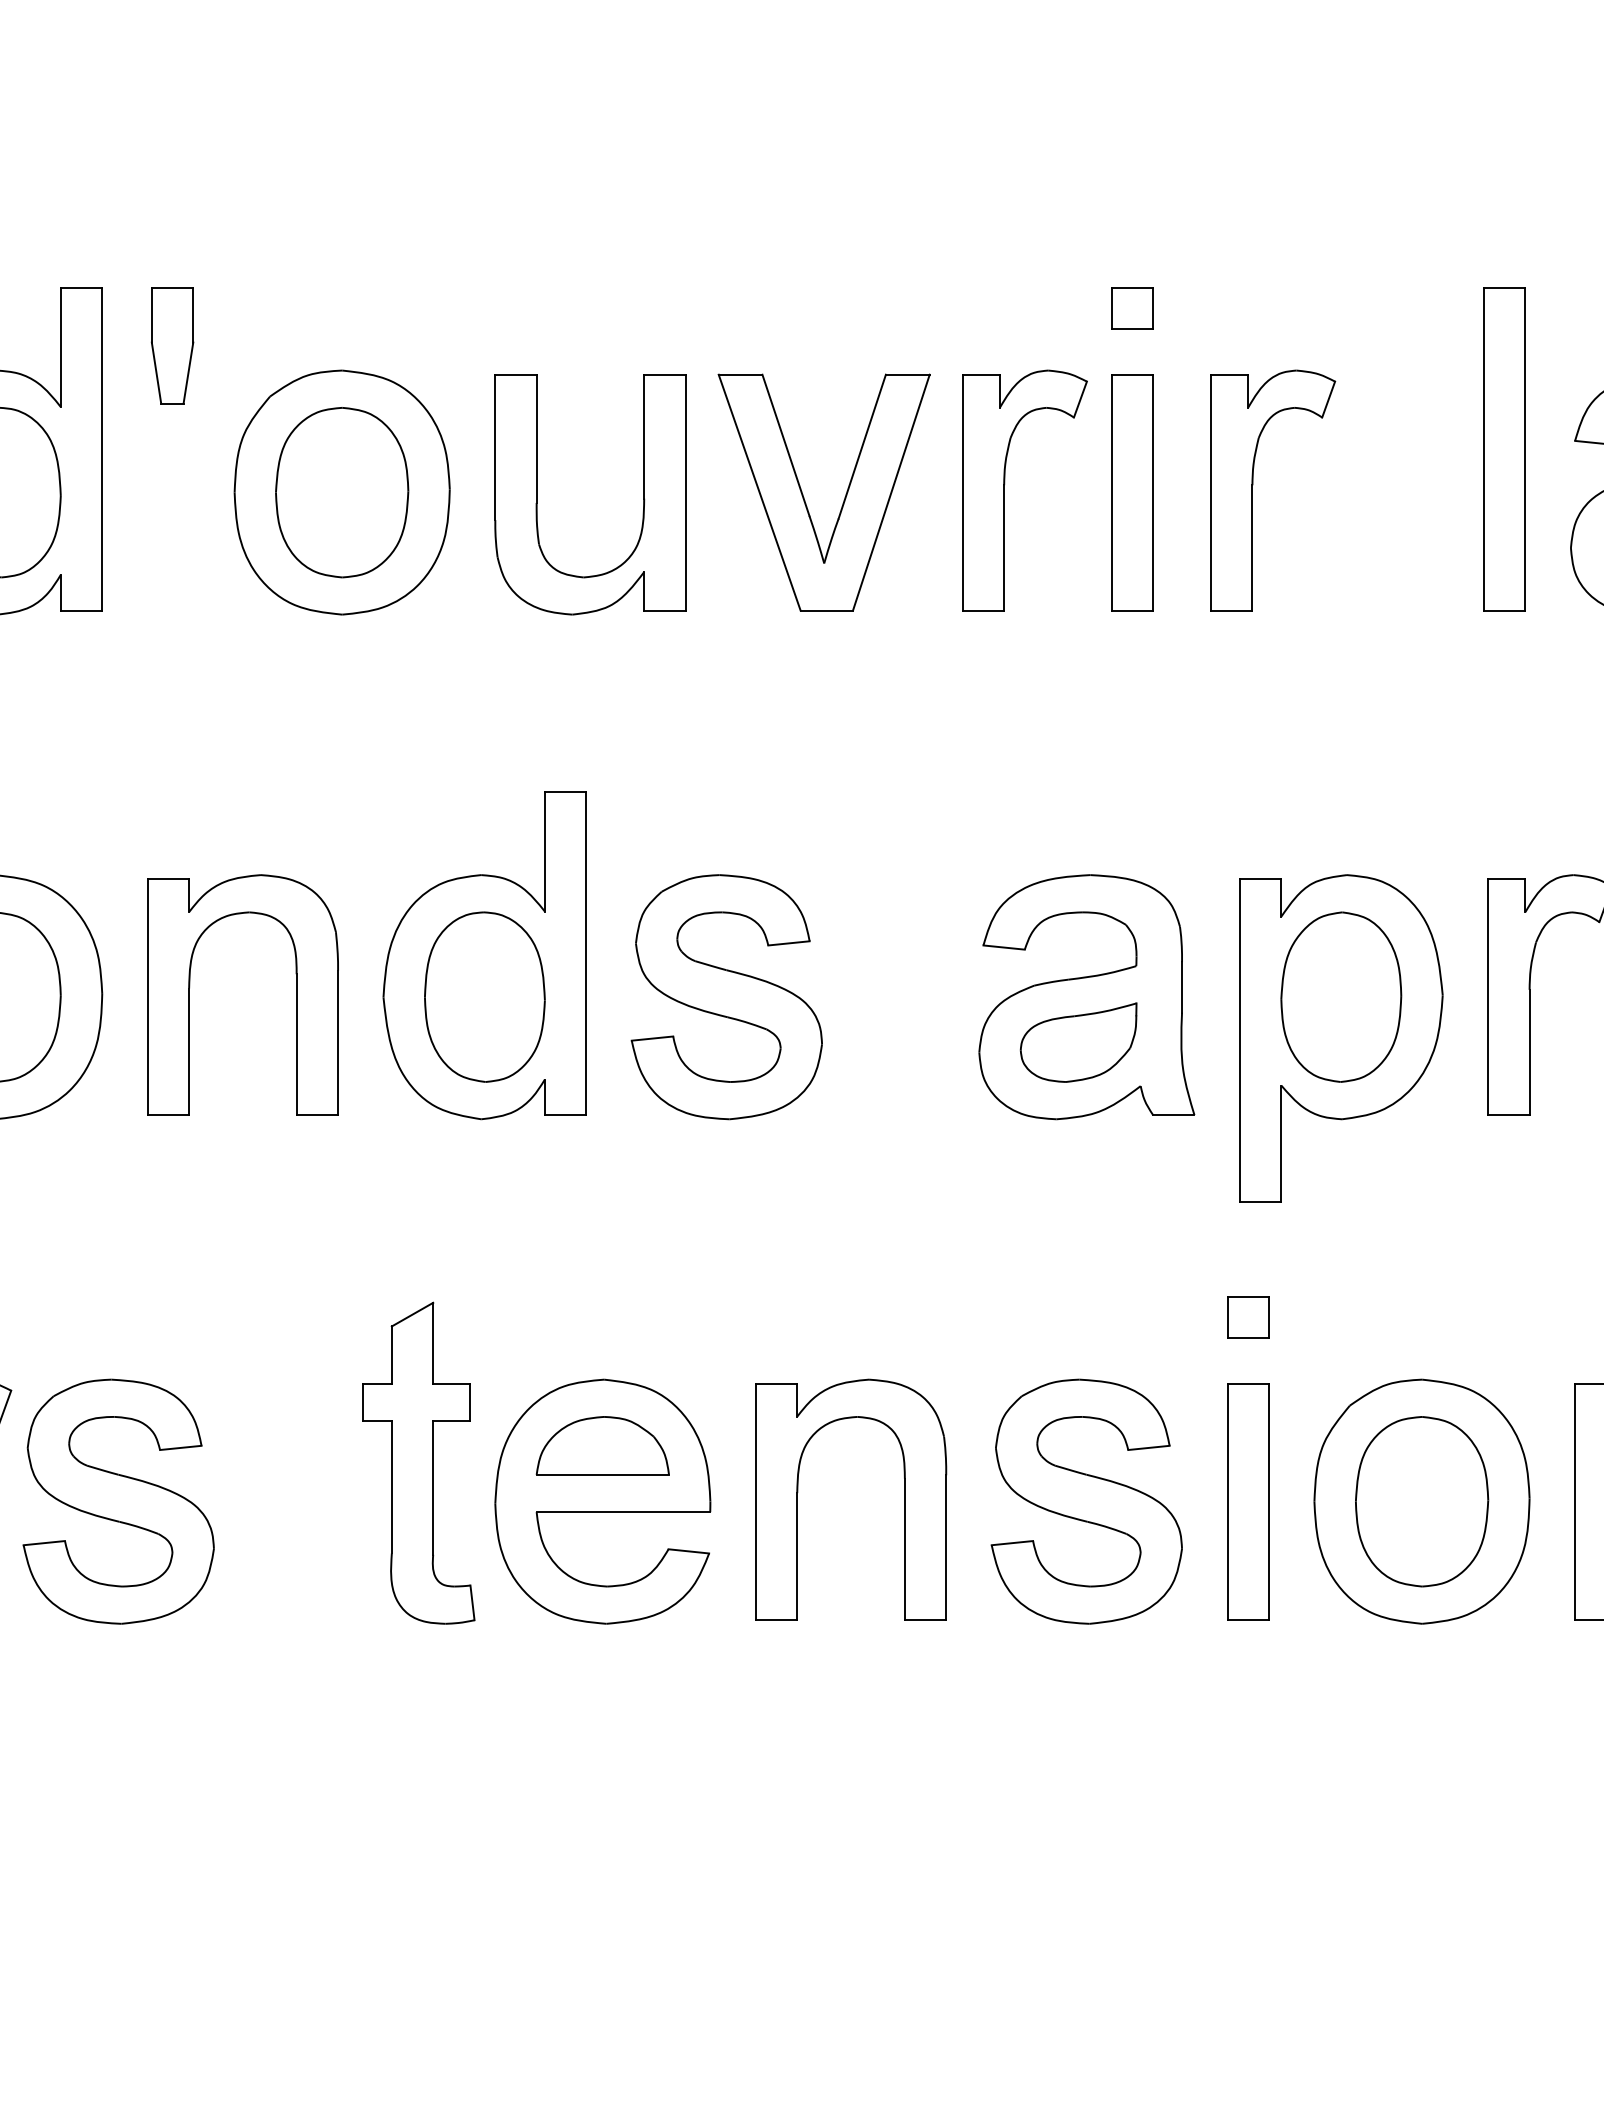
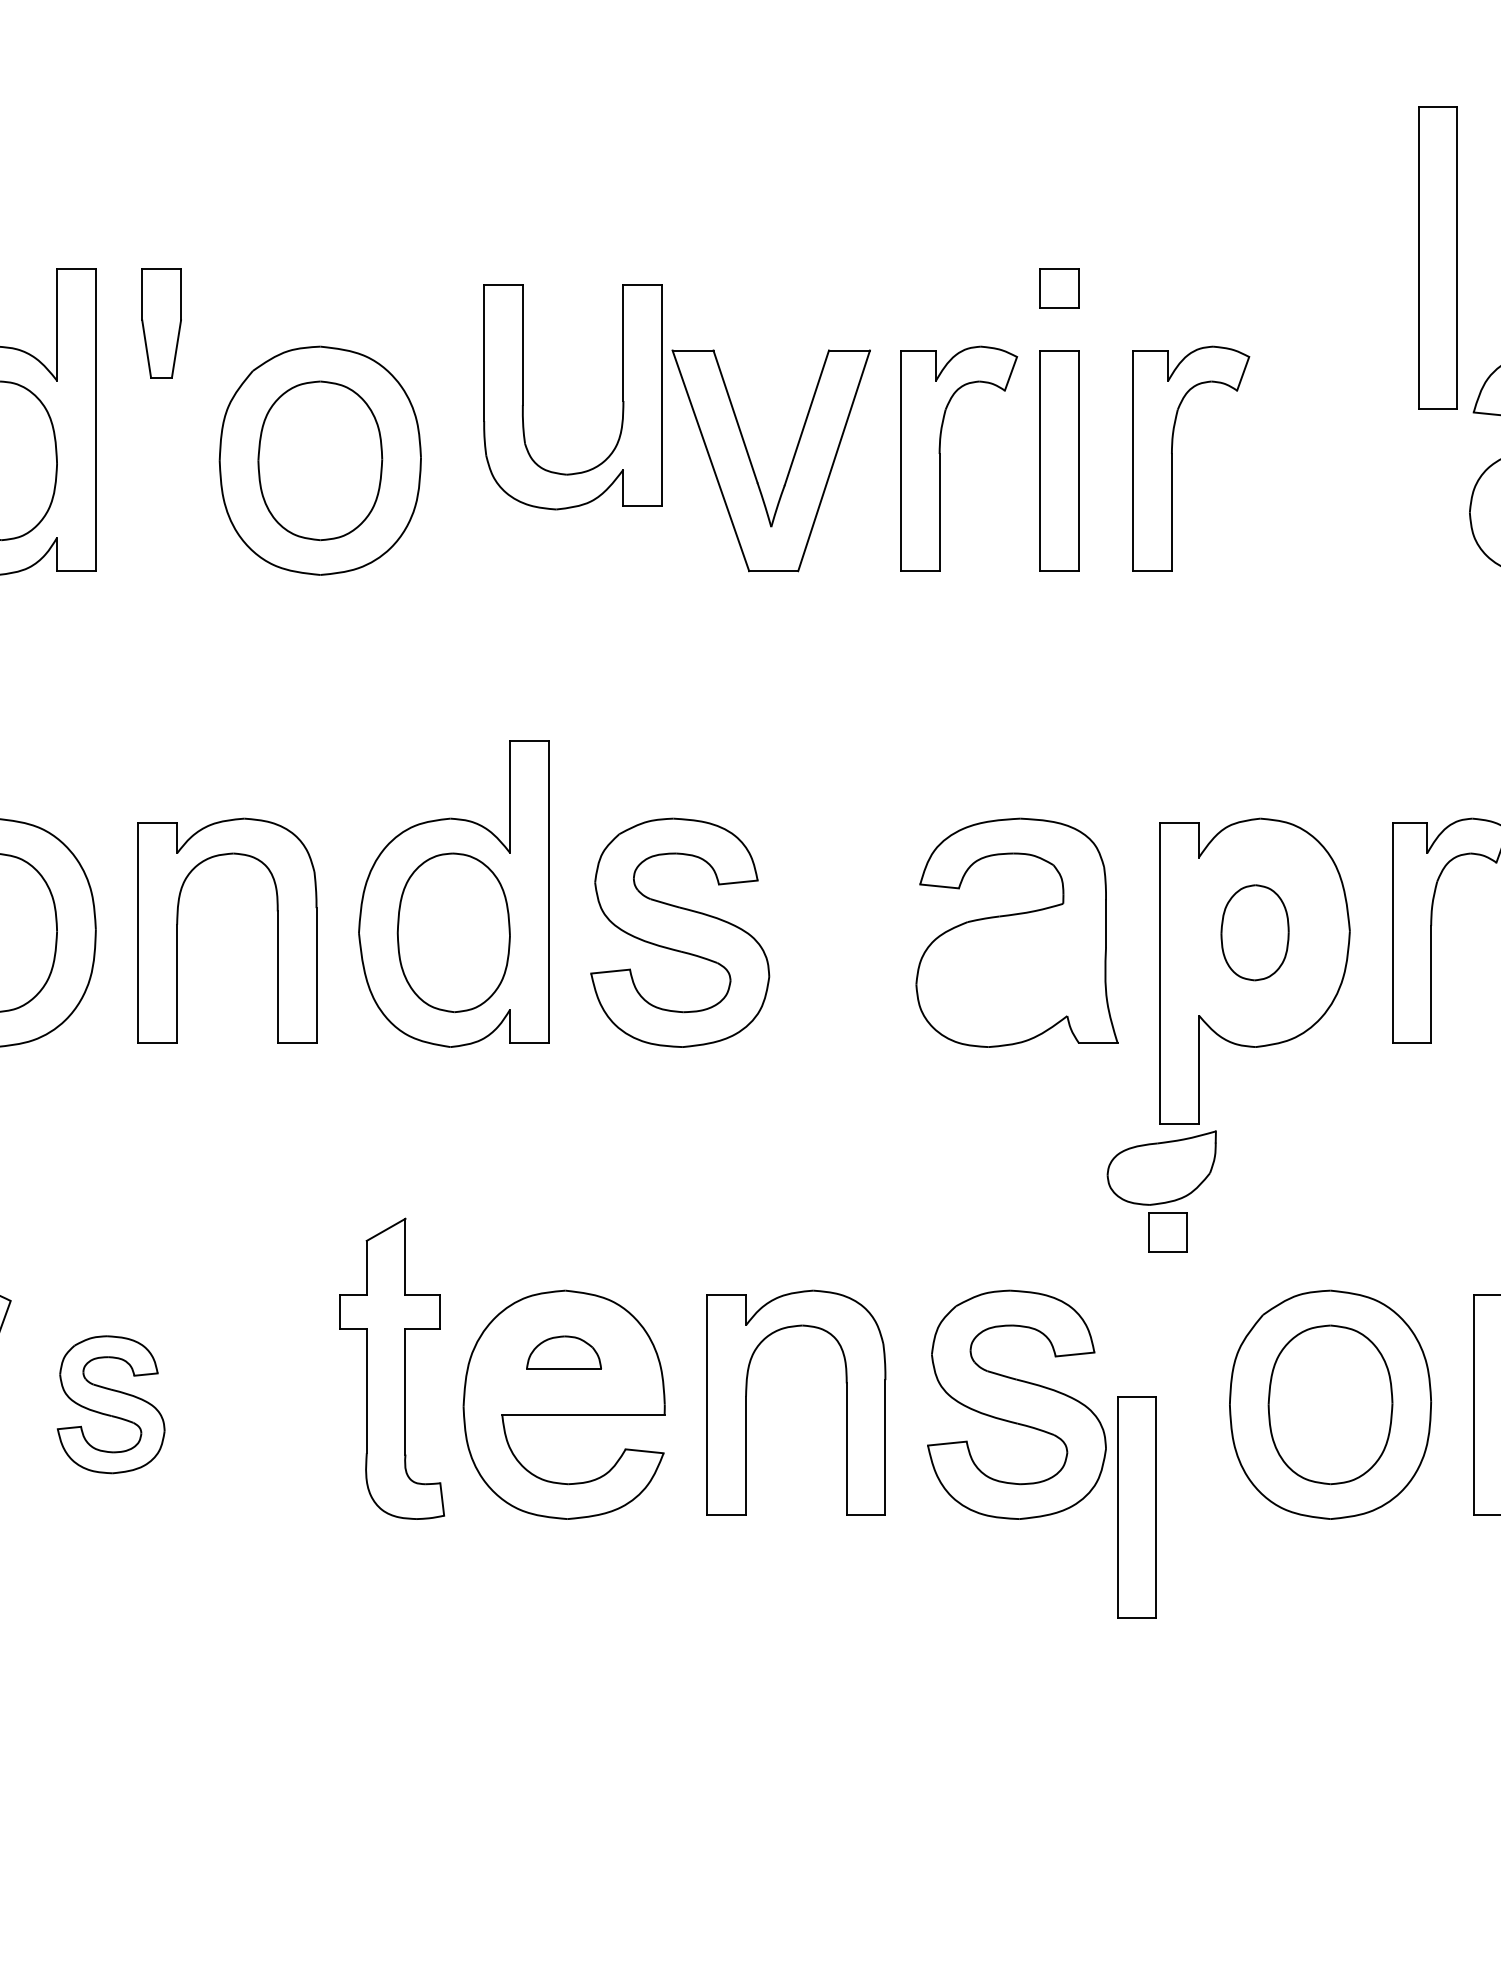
part: (1504, 449) -> (1437, 258), moved
part: (537, 494) -> (523, 397), moved
part: (1341, 996) -> (1255, 932), size x0.6
part: (1078, 1042) -> (1161, 1167), moved
part: (602, 1445) -> (563, 1352), size x0.6
part: (118, 1501) -> (111, 1404), size x0.6
part: (1248, 1501) -> (1137, 1507), moved

